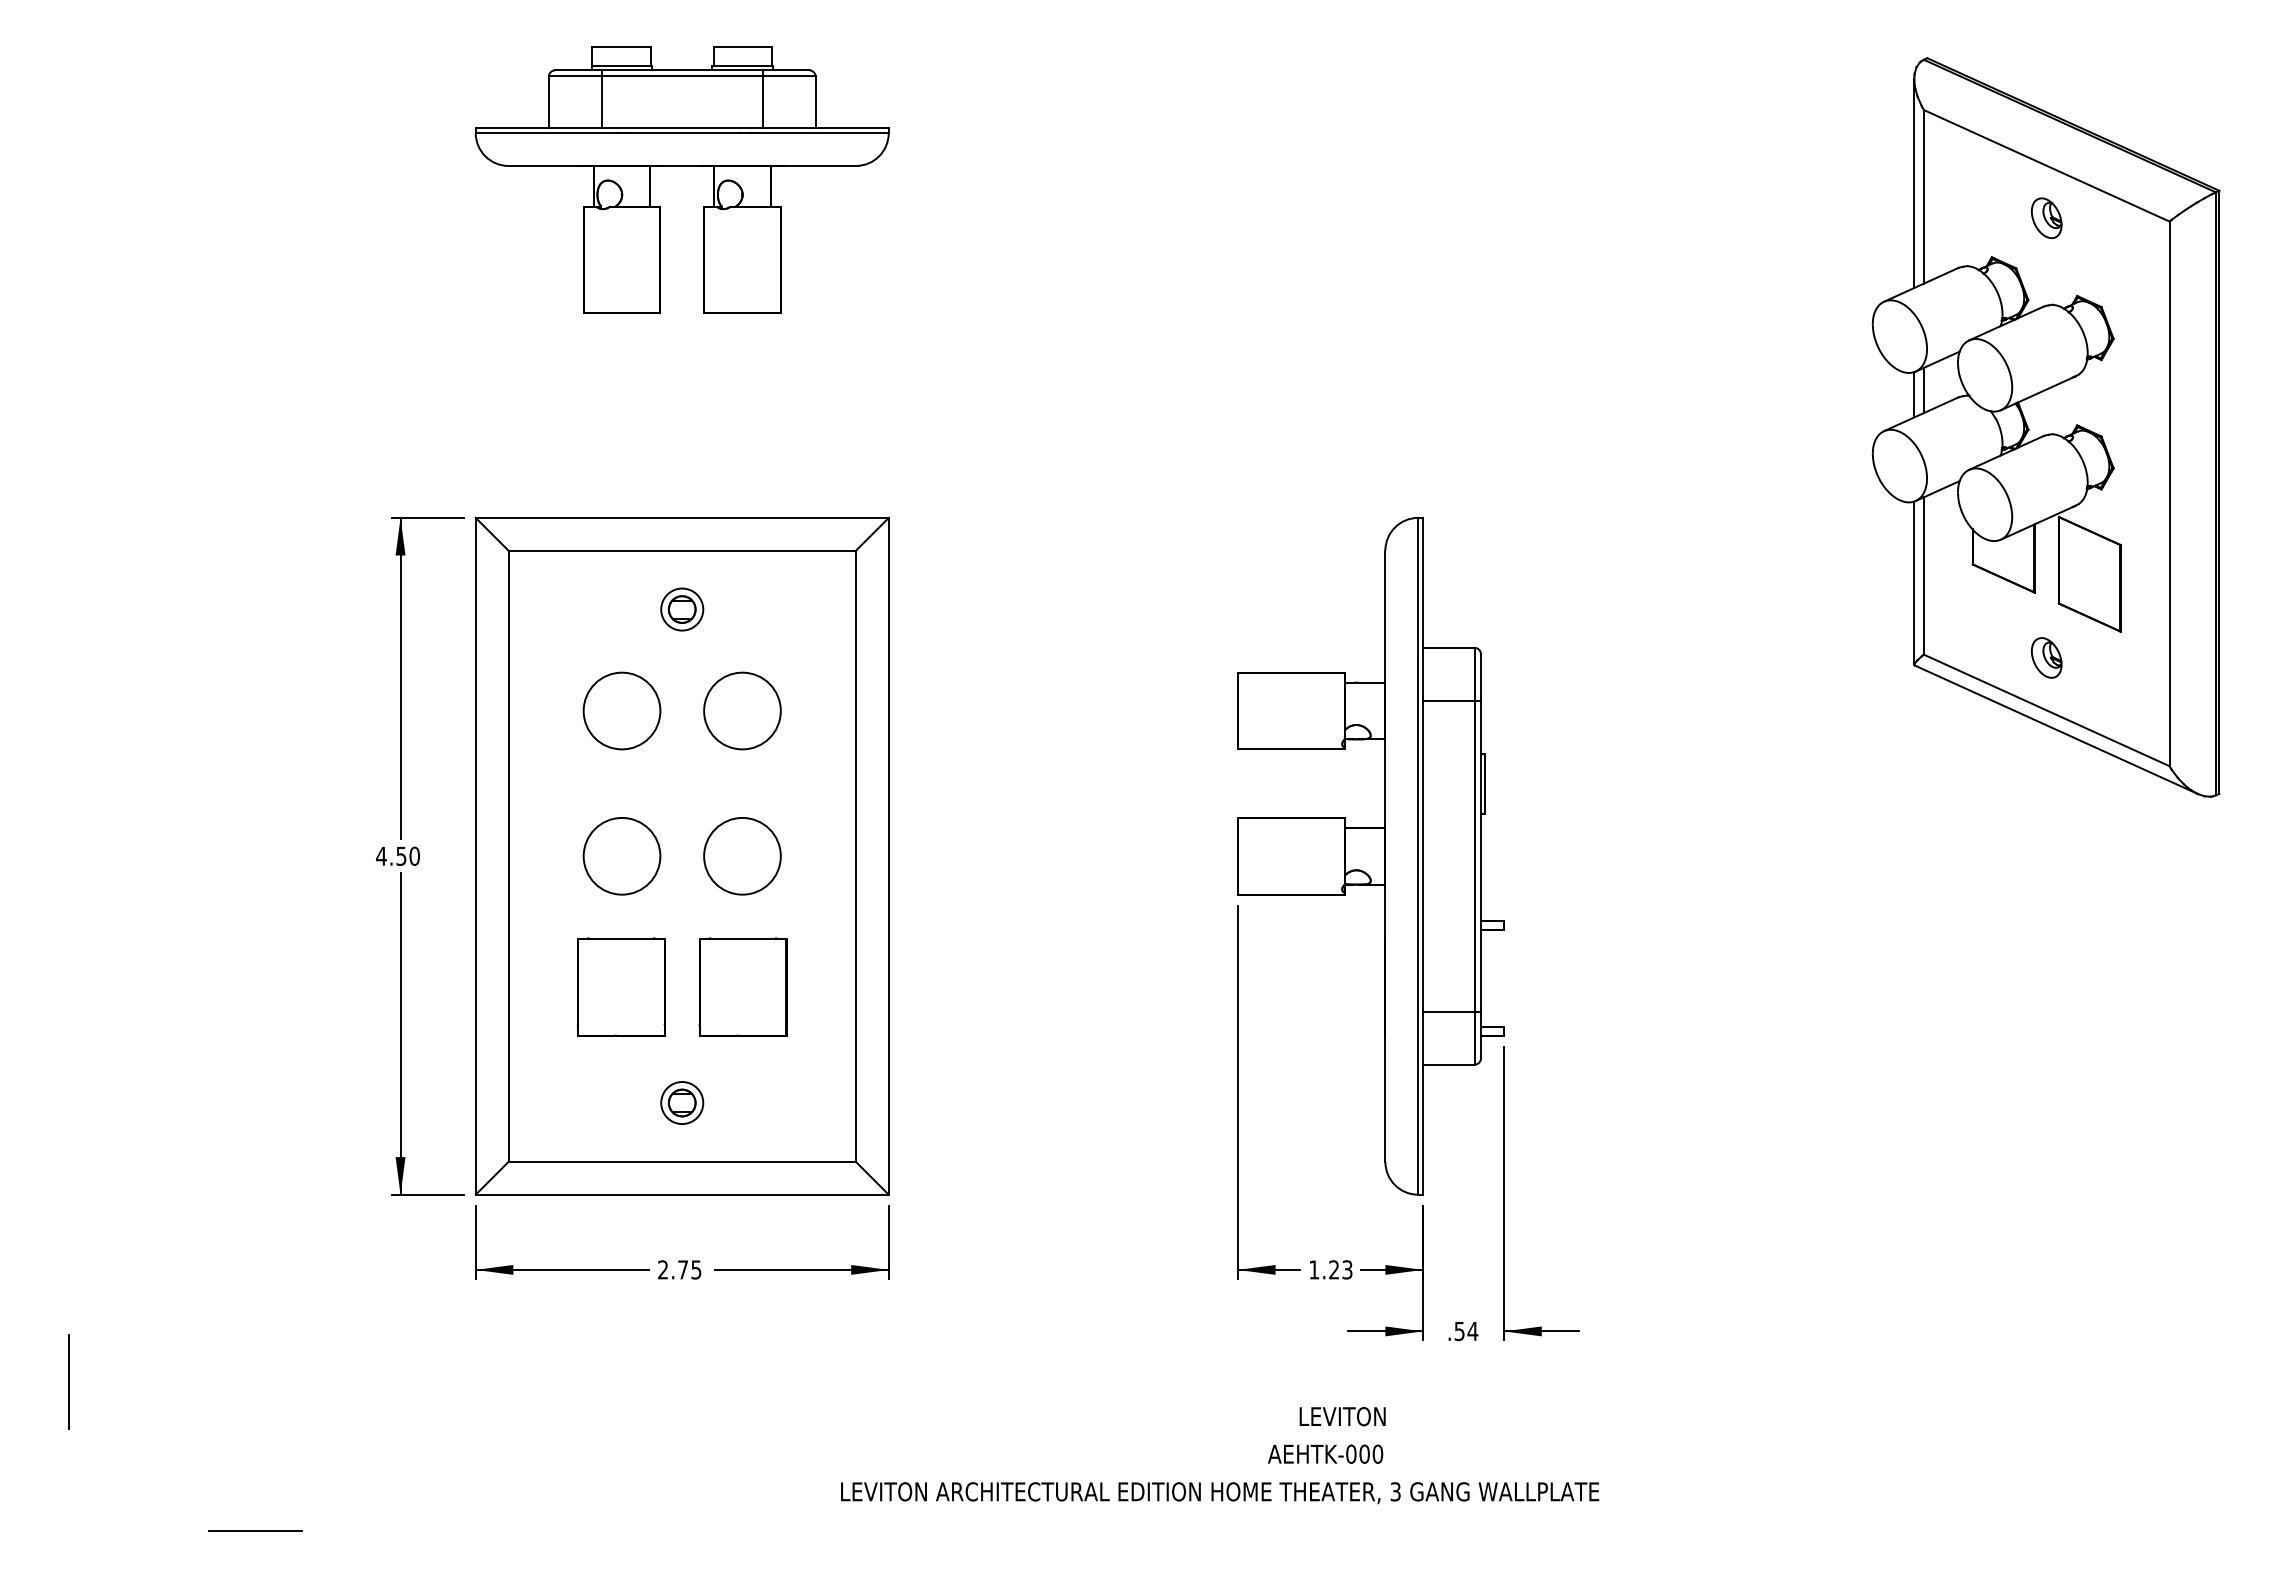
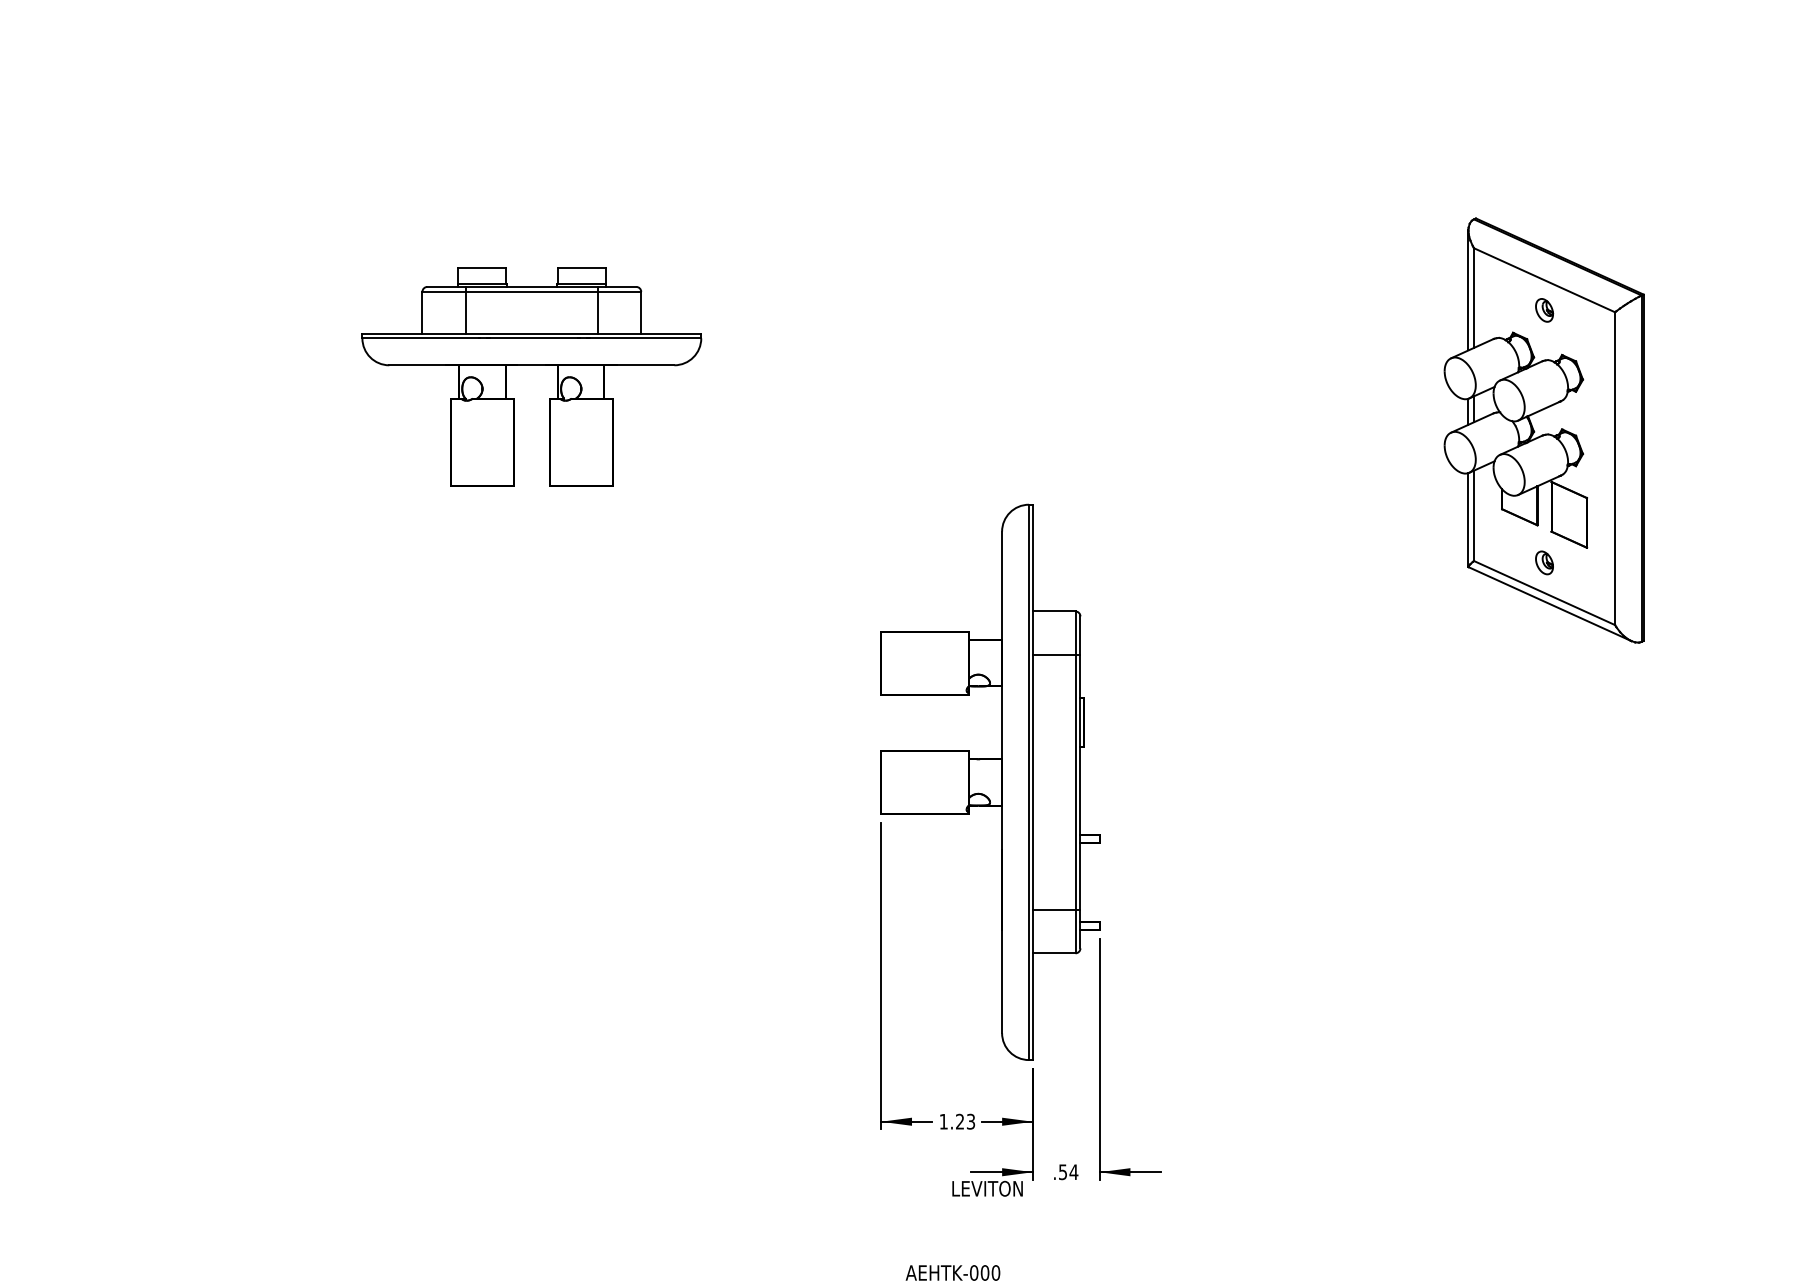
part: (681, 166) -> (531, 365), moved
part: (2045, 427) -> (1543, 430), size x0.7
part: (632, 897) -> (384, 816), removed
text: (1342, 1416) -> (987, 1188), moved

